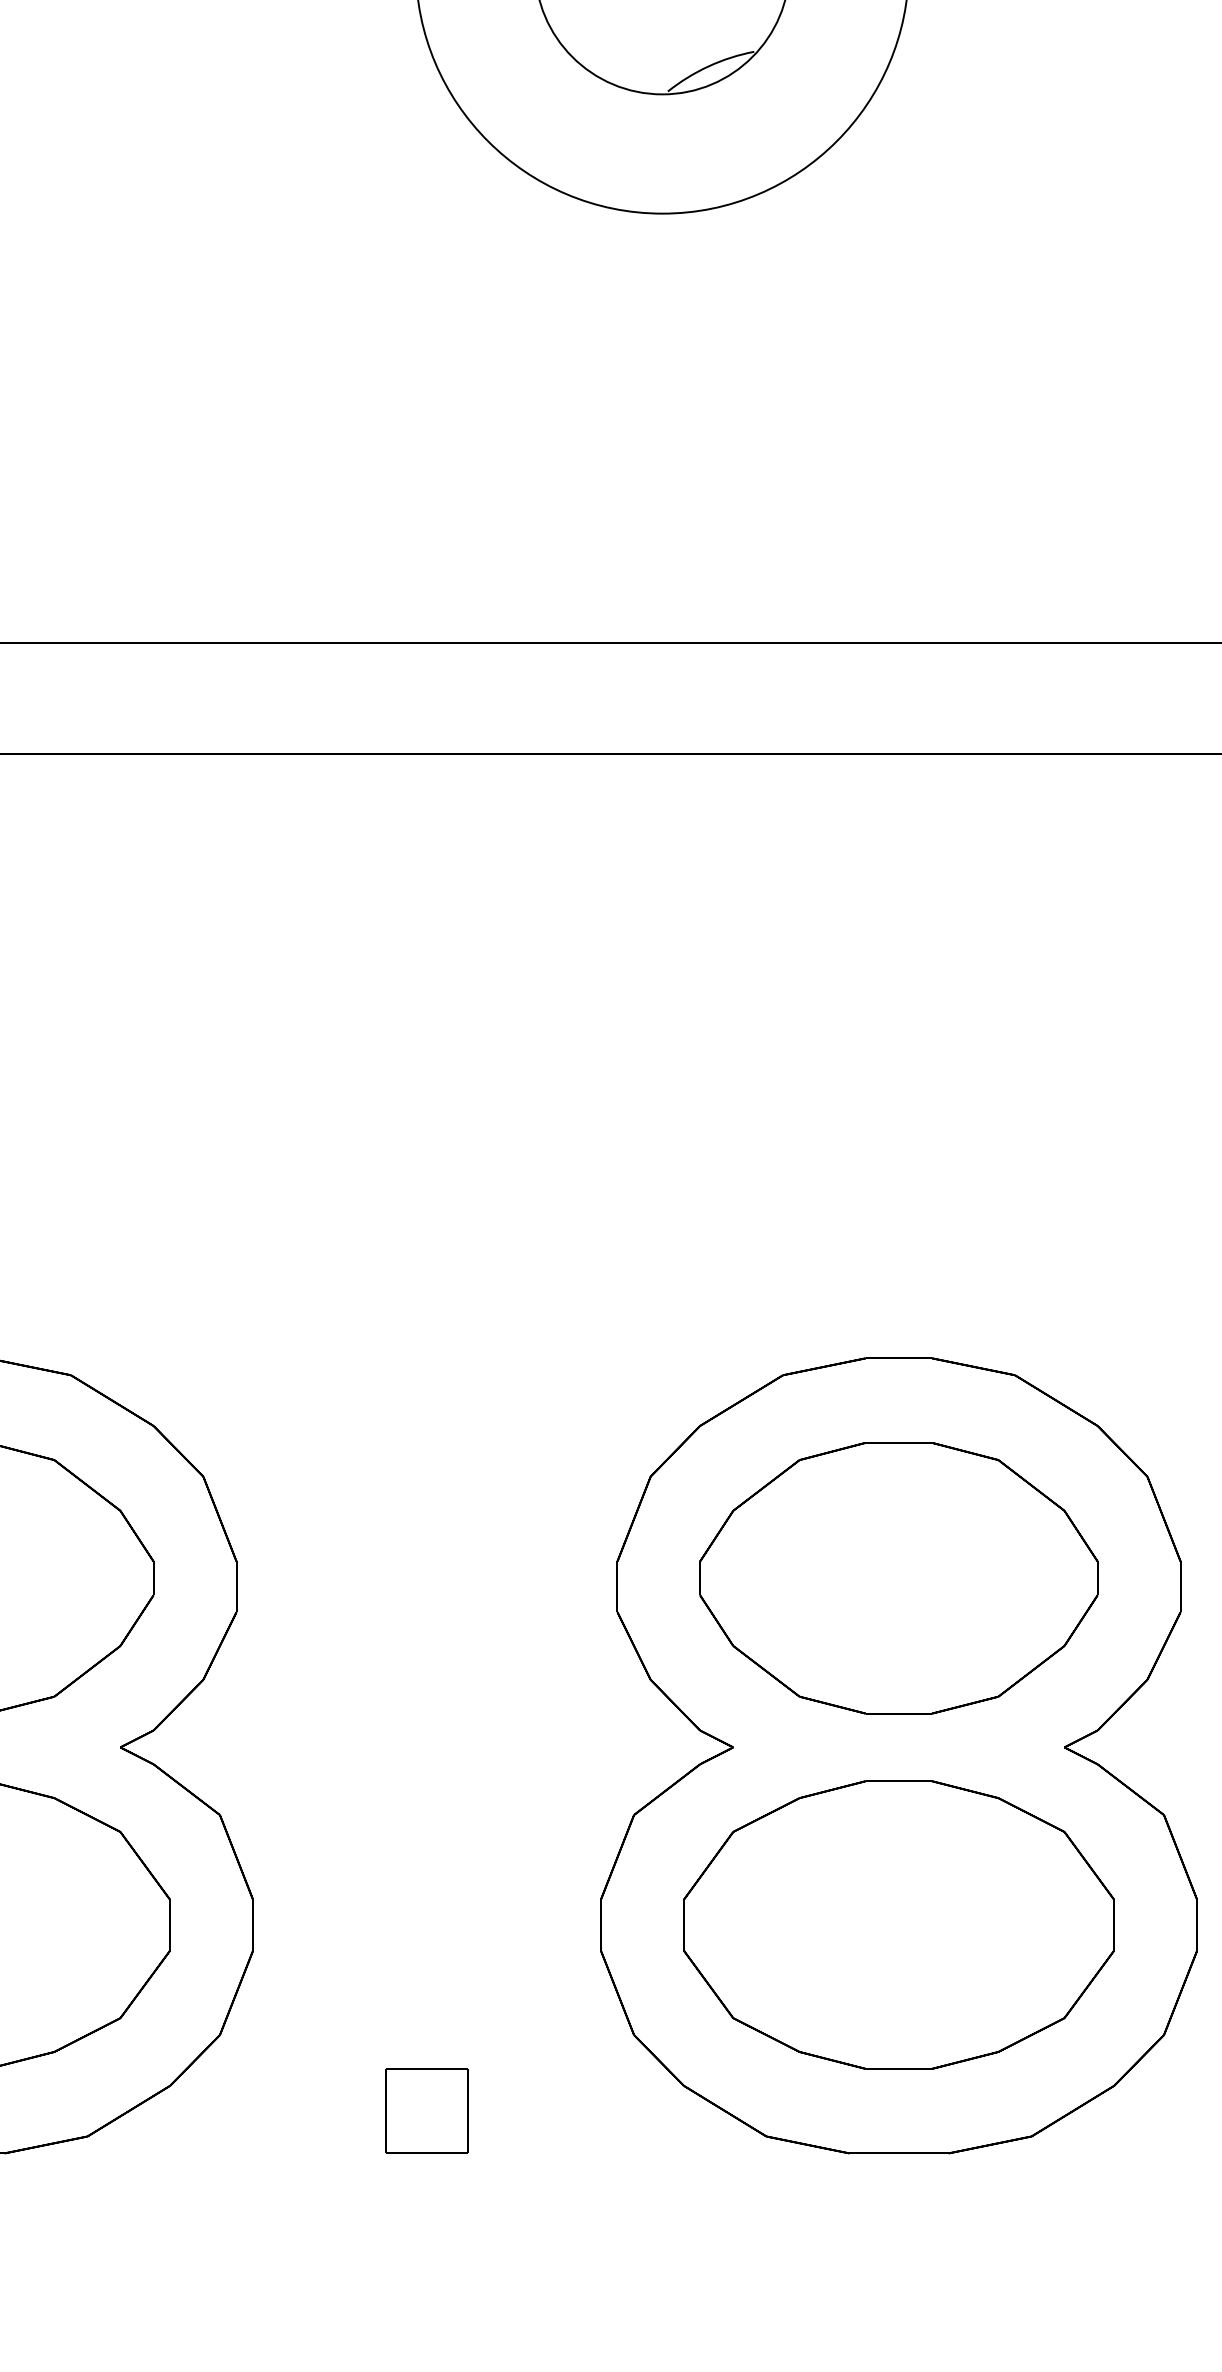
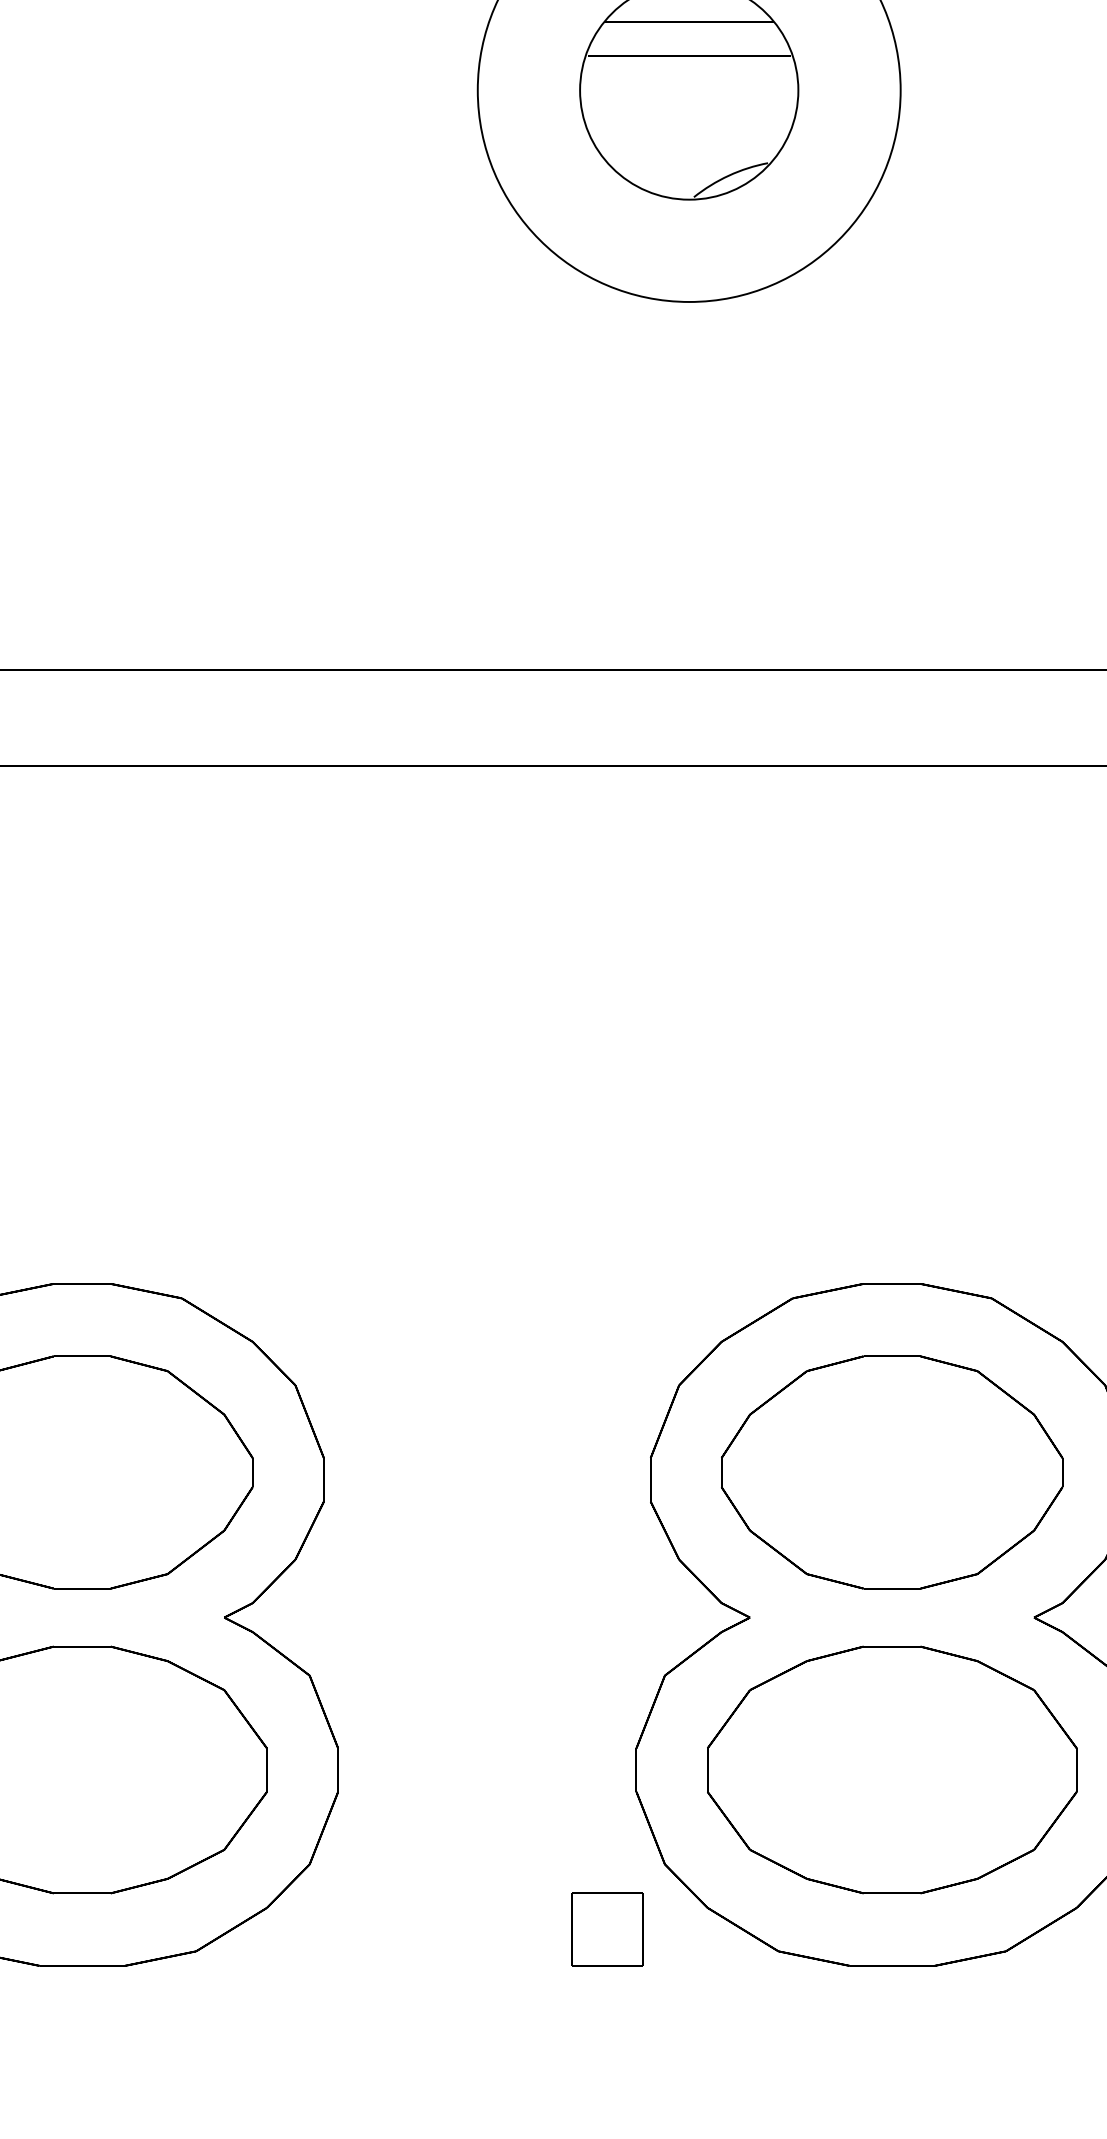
part: (427, 2111) -> (607, 1929), moved

